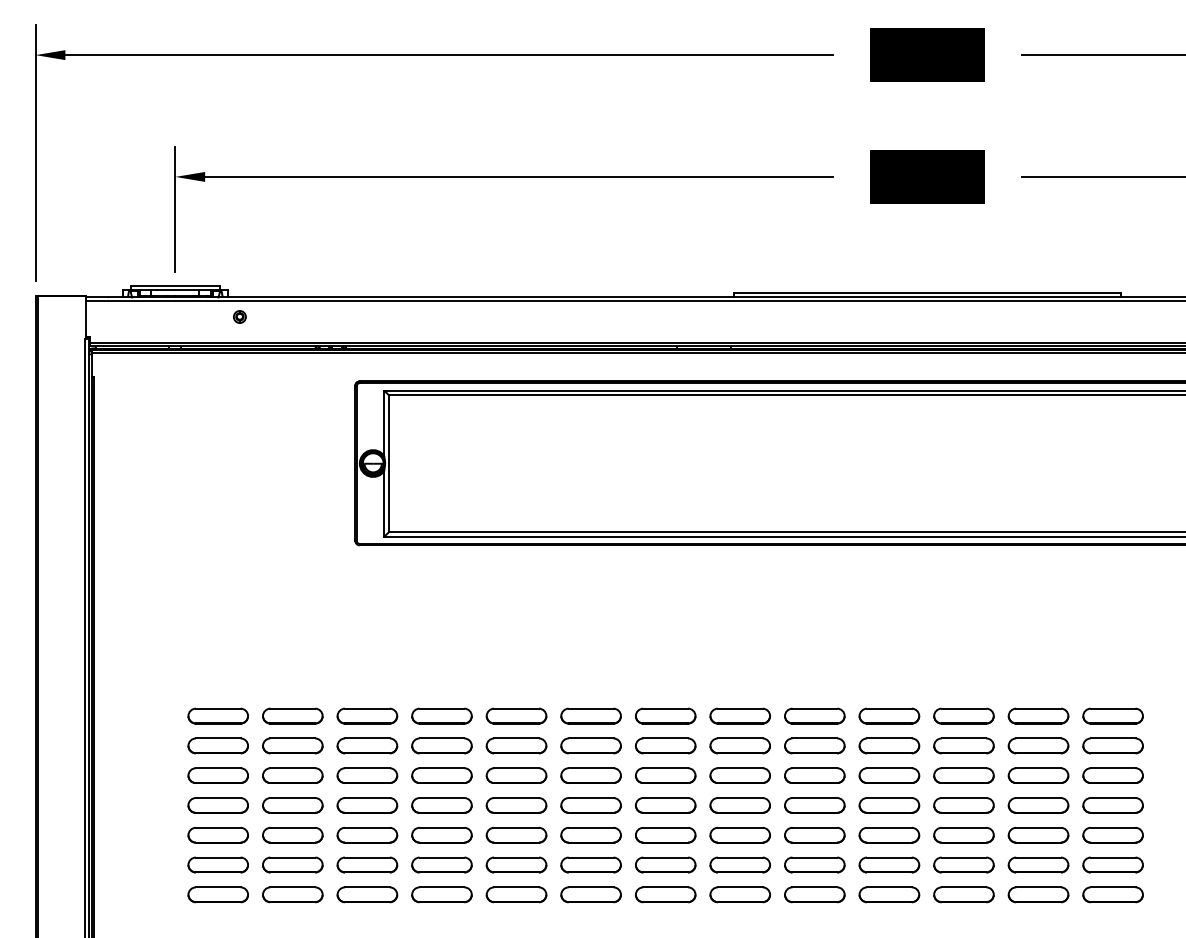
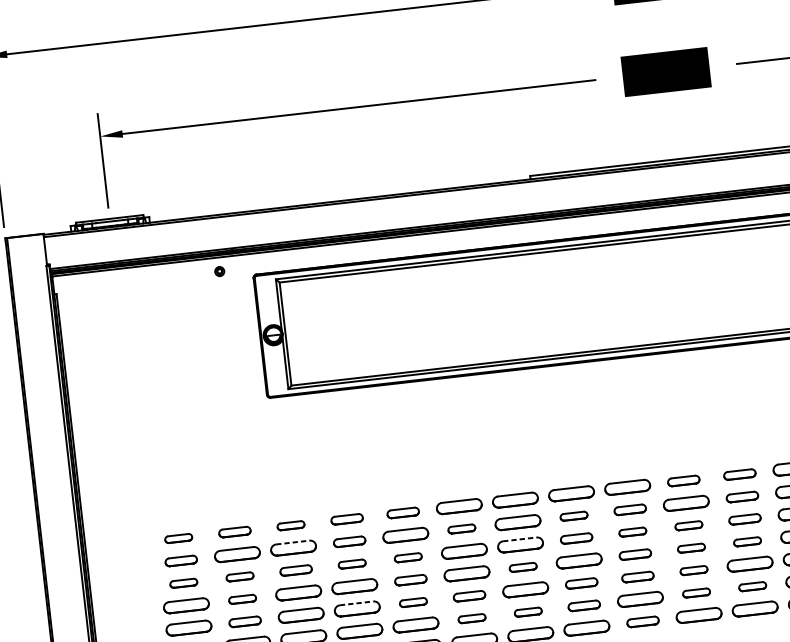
part: (239, 316) -> (219, 271), moved
part: (217, 715) -> (178, 538), size x0.6
part: (292, 715) -> (234, 531), size x0.7
part: (367, 715) -> (291, 525), size x0.6
part: (441, 715) -> (346, 518), size x0.7
part: (516, 715) -> (403, 512), size x0.7
part: (889, 715) -> (683, 480), size x0.7
part: (963, 715) -> (739, 474), size x0.7
line: (367, 738) -> (293, 542), solid -> dashed
part: (217, 745) -> (180, 560), size x0.7
part: (441, 745) -> (349, 541), size x0.7
part: (590, 745) -> (461, 528), size x0.6
part: (739, 745) -> (573, 515), size x0.6
part: (814, 745) -> (629, 509), size x0.7
part: (963, 745) -> (742, 496), size x0.7
line: (666, 768) -> (520, 539), solid -> dashed
part: (217, 775) -> (183, 583), size x0.6
part: (292, 775) -> (239, 576), size x0.6
part: (367, 775) -> (296, 570), size x0.7
part: (441, 775) -> (351, 564), size x0.6
part: (516, 775) -> (408, 557), size x0.6
part: (739, 775) -> (576, 538), size x0.7
part: (814, 775) -> (632, 532), size x0.6
part: (889, 775) -> (688, 525), size x0.6
part: (963, 775) -> (744, 519), size x0.7
part: (292, 805) -> (242, 599), size x0.6
part: (516, 805) -> (410, 580), size x0.7
part: (665, 805) -> (522, 567), size x0.6
part: (814, 805) -> (635, 554), size x0.7
part: (889, 805) -> (691, 548), size x0.6
part: (963, 805) -> (747, 541), size x0.6
line: (442, 827) -> (357, 603), solid -> dashed
part: (516, 834) -> (413, 602), size x0.6
part: (889, 834) -> (694, 570), size x0.6
part: (292, 835) -> (244, 622), size x0.7
part: (590, 835) -> (469, 596), size x0.7
part: (739, 835) -> (581, 583), size x0.7
part: (814, 835) -> (637, 577), size x0.7
part: (590, 864) -> (471, 618), size x0.6
part: (665, 864) -> (528, 611), size x0.6
part: (739, 864) -> (583, 605), size x0.7
part: (889, 864) -> (696, 592), size x0.6
part: (963, 864) -> (752, 586), size x0.6
part: (814, 894) -> (642, 621), size x0.7

